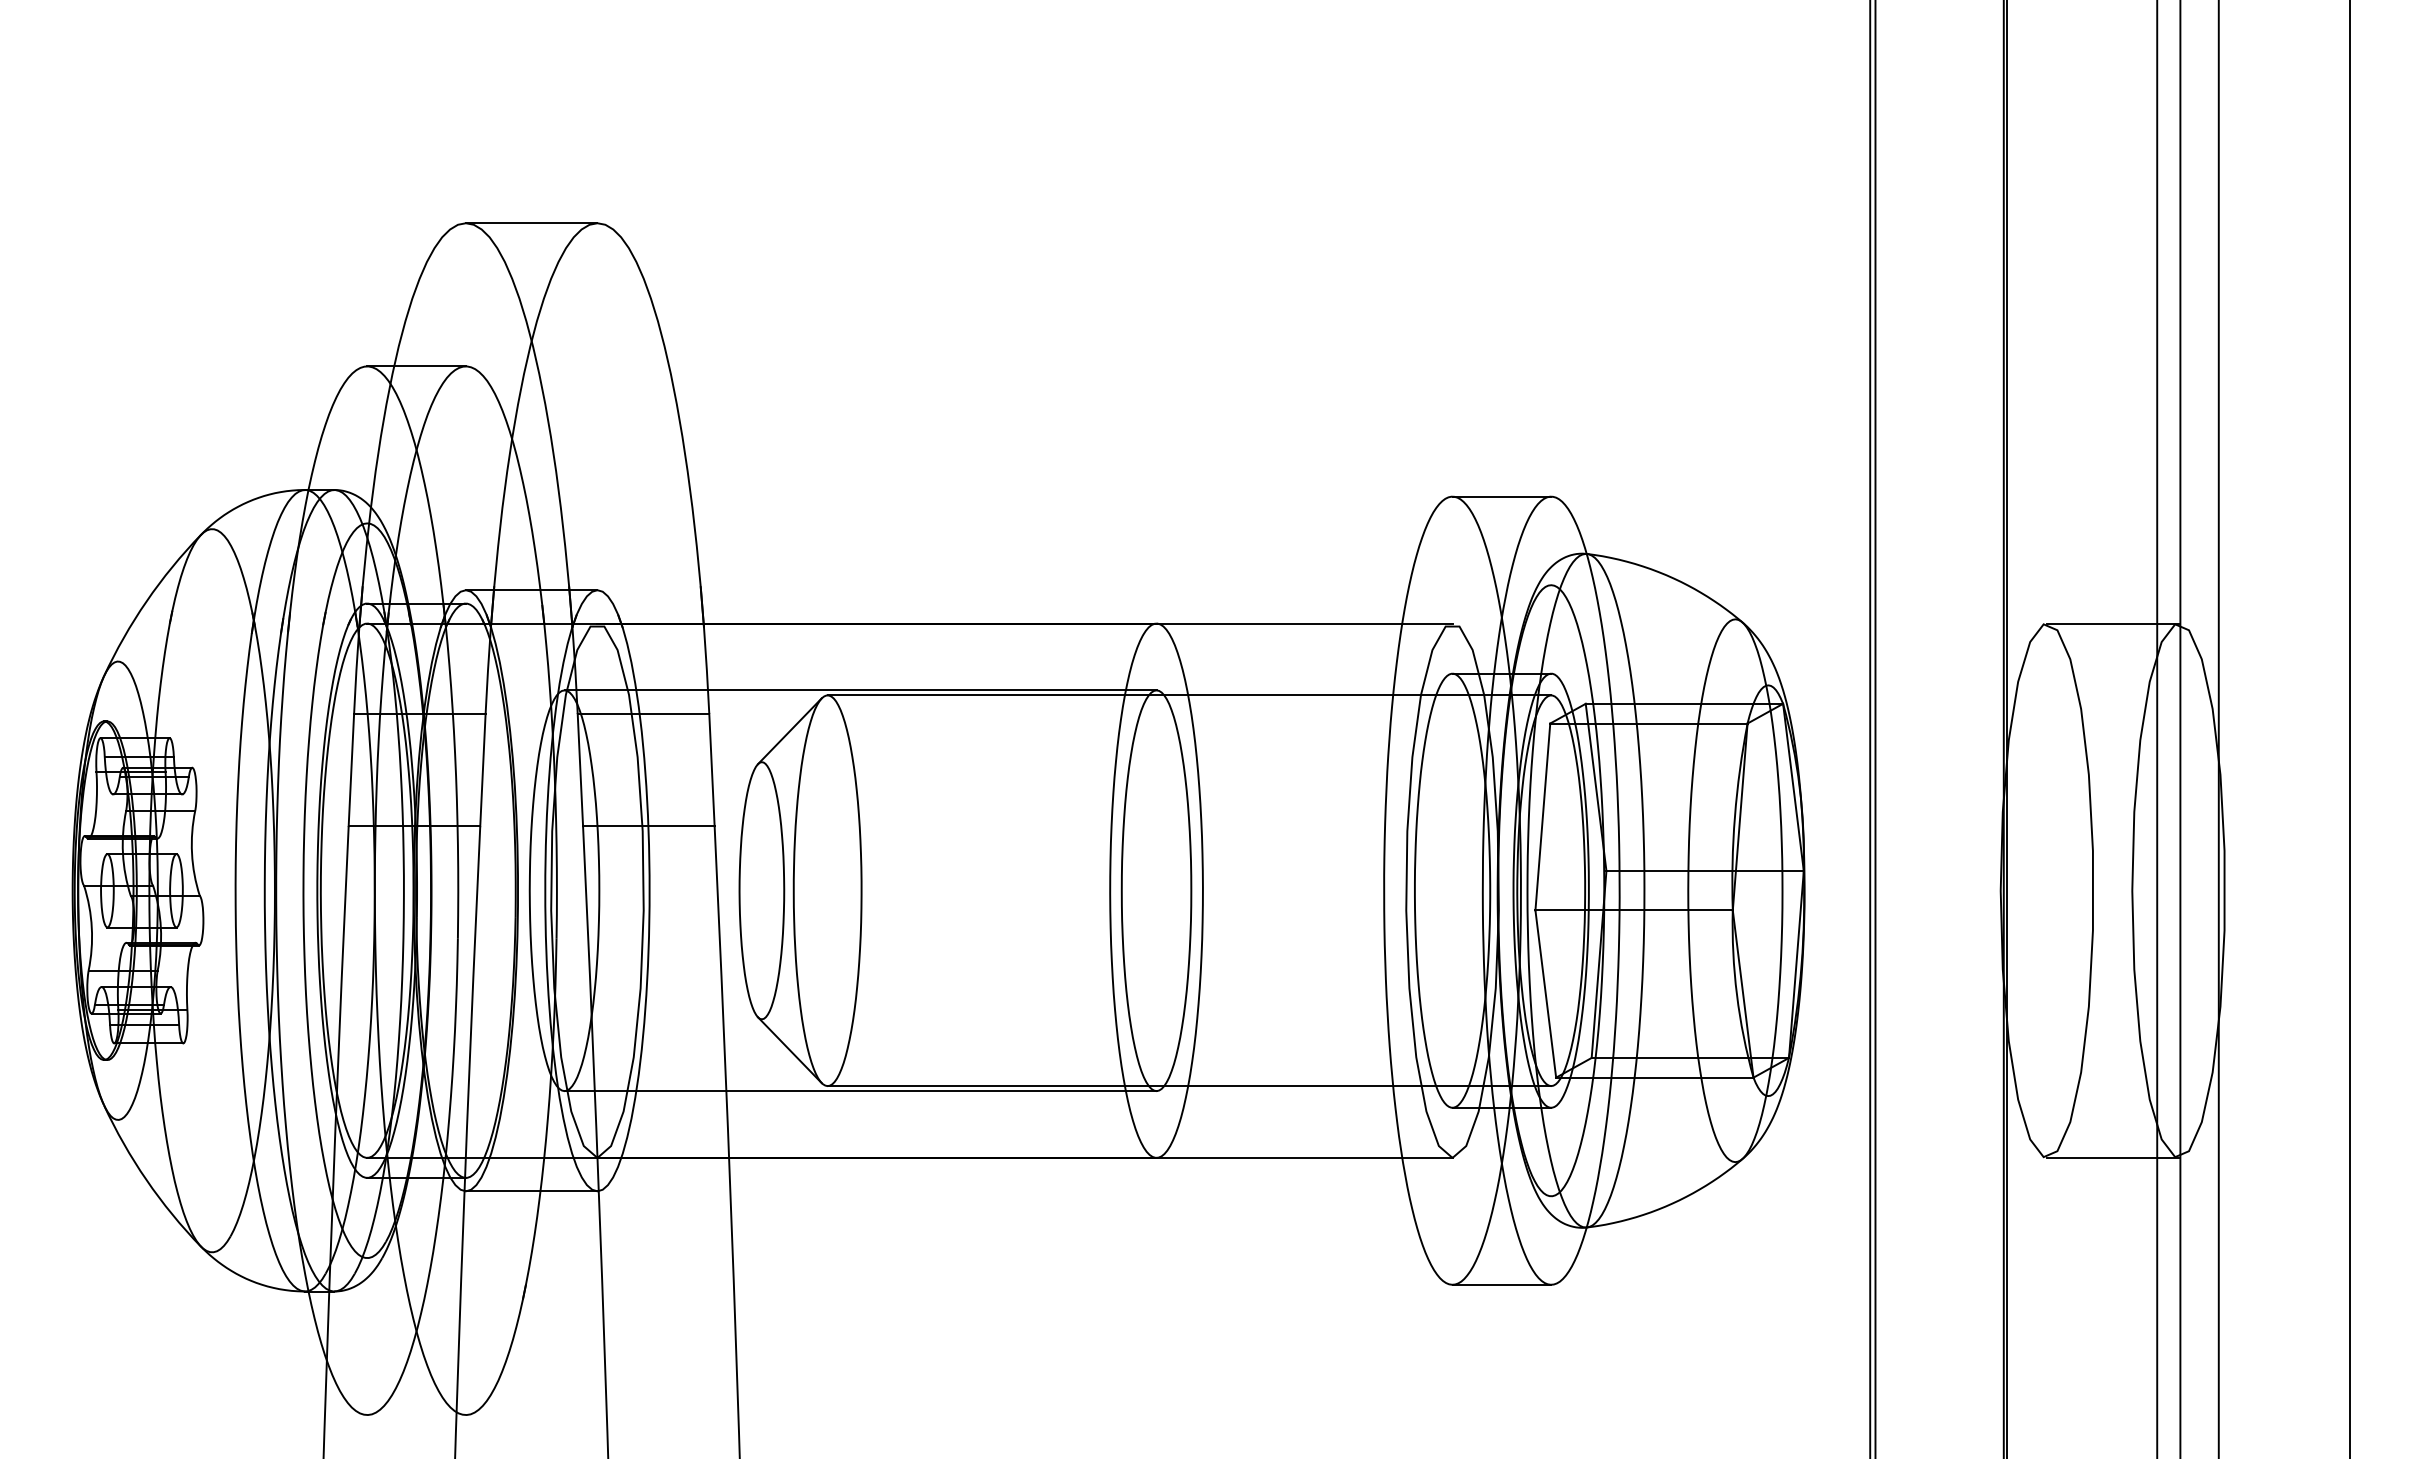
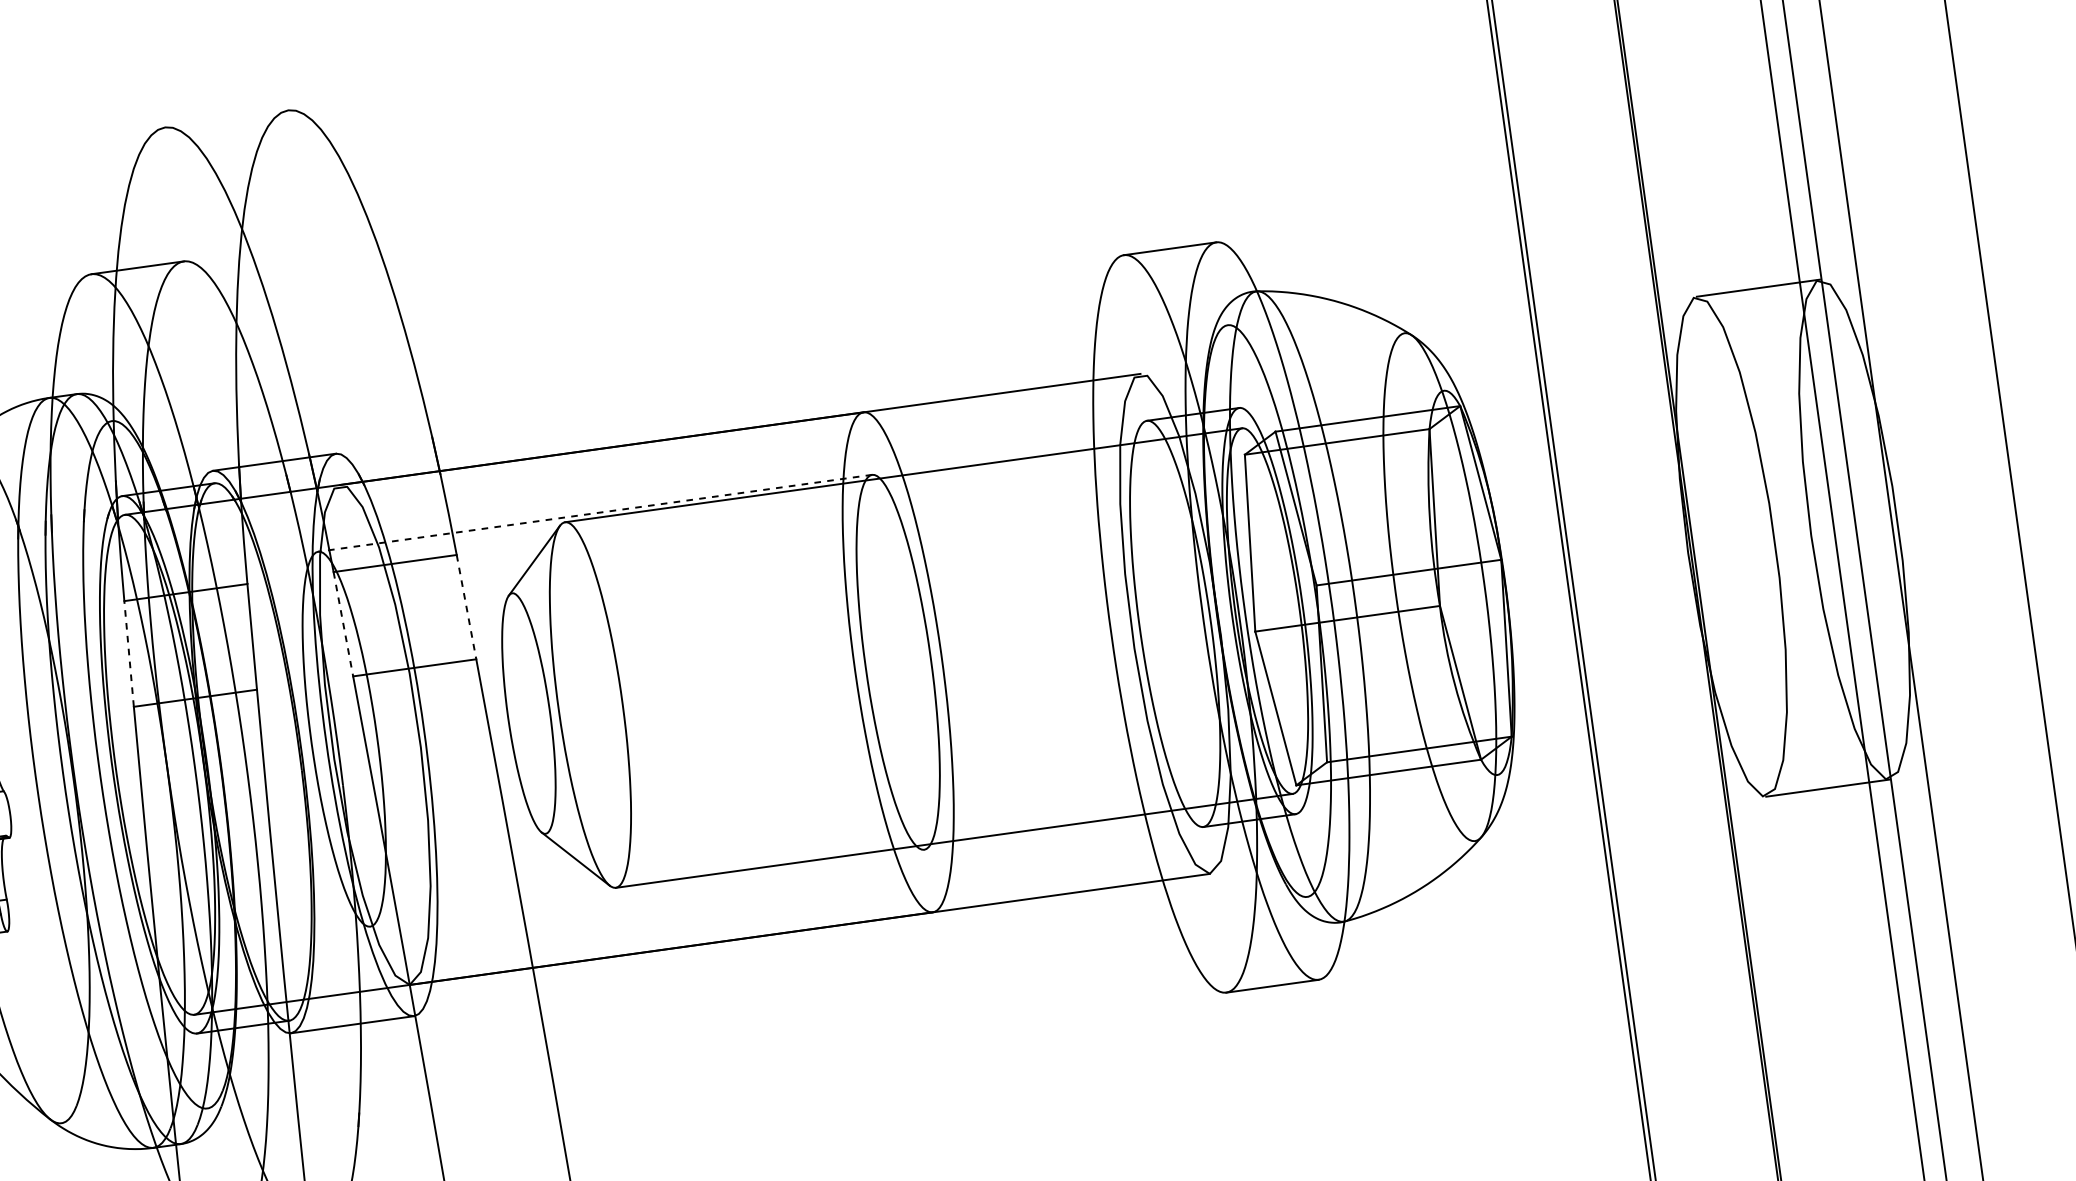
line: (531, 223) -> (226, 119), removed
line: (860, 690) -> (595, 513), solid -> dashed
line: (351, 769) -> (129, 653), solid -> dashed
line: (580, 770) -> (343, 624), solid -> dashed
line: (711, 770) -> (466, 607), solid -> dashed
line: (860, 1091) -> (647, 888), removed

